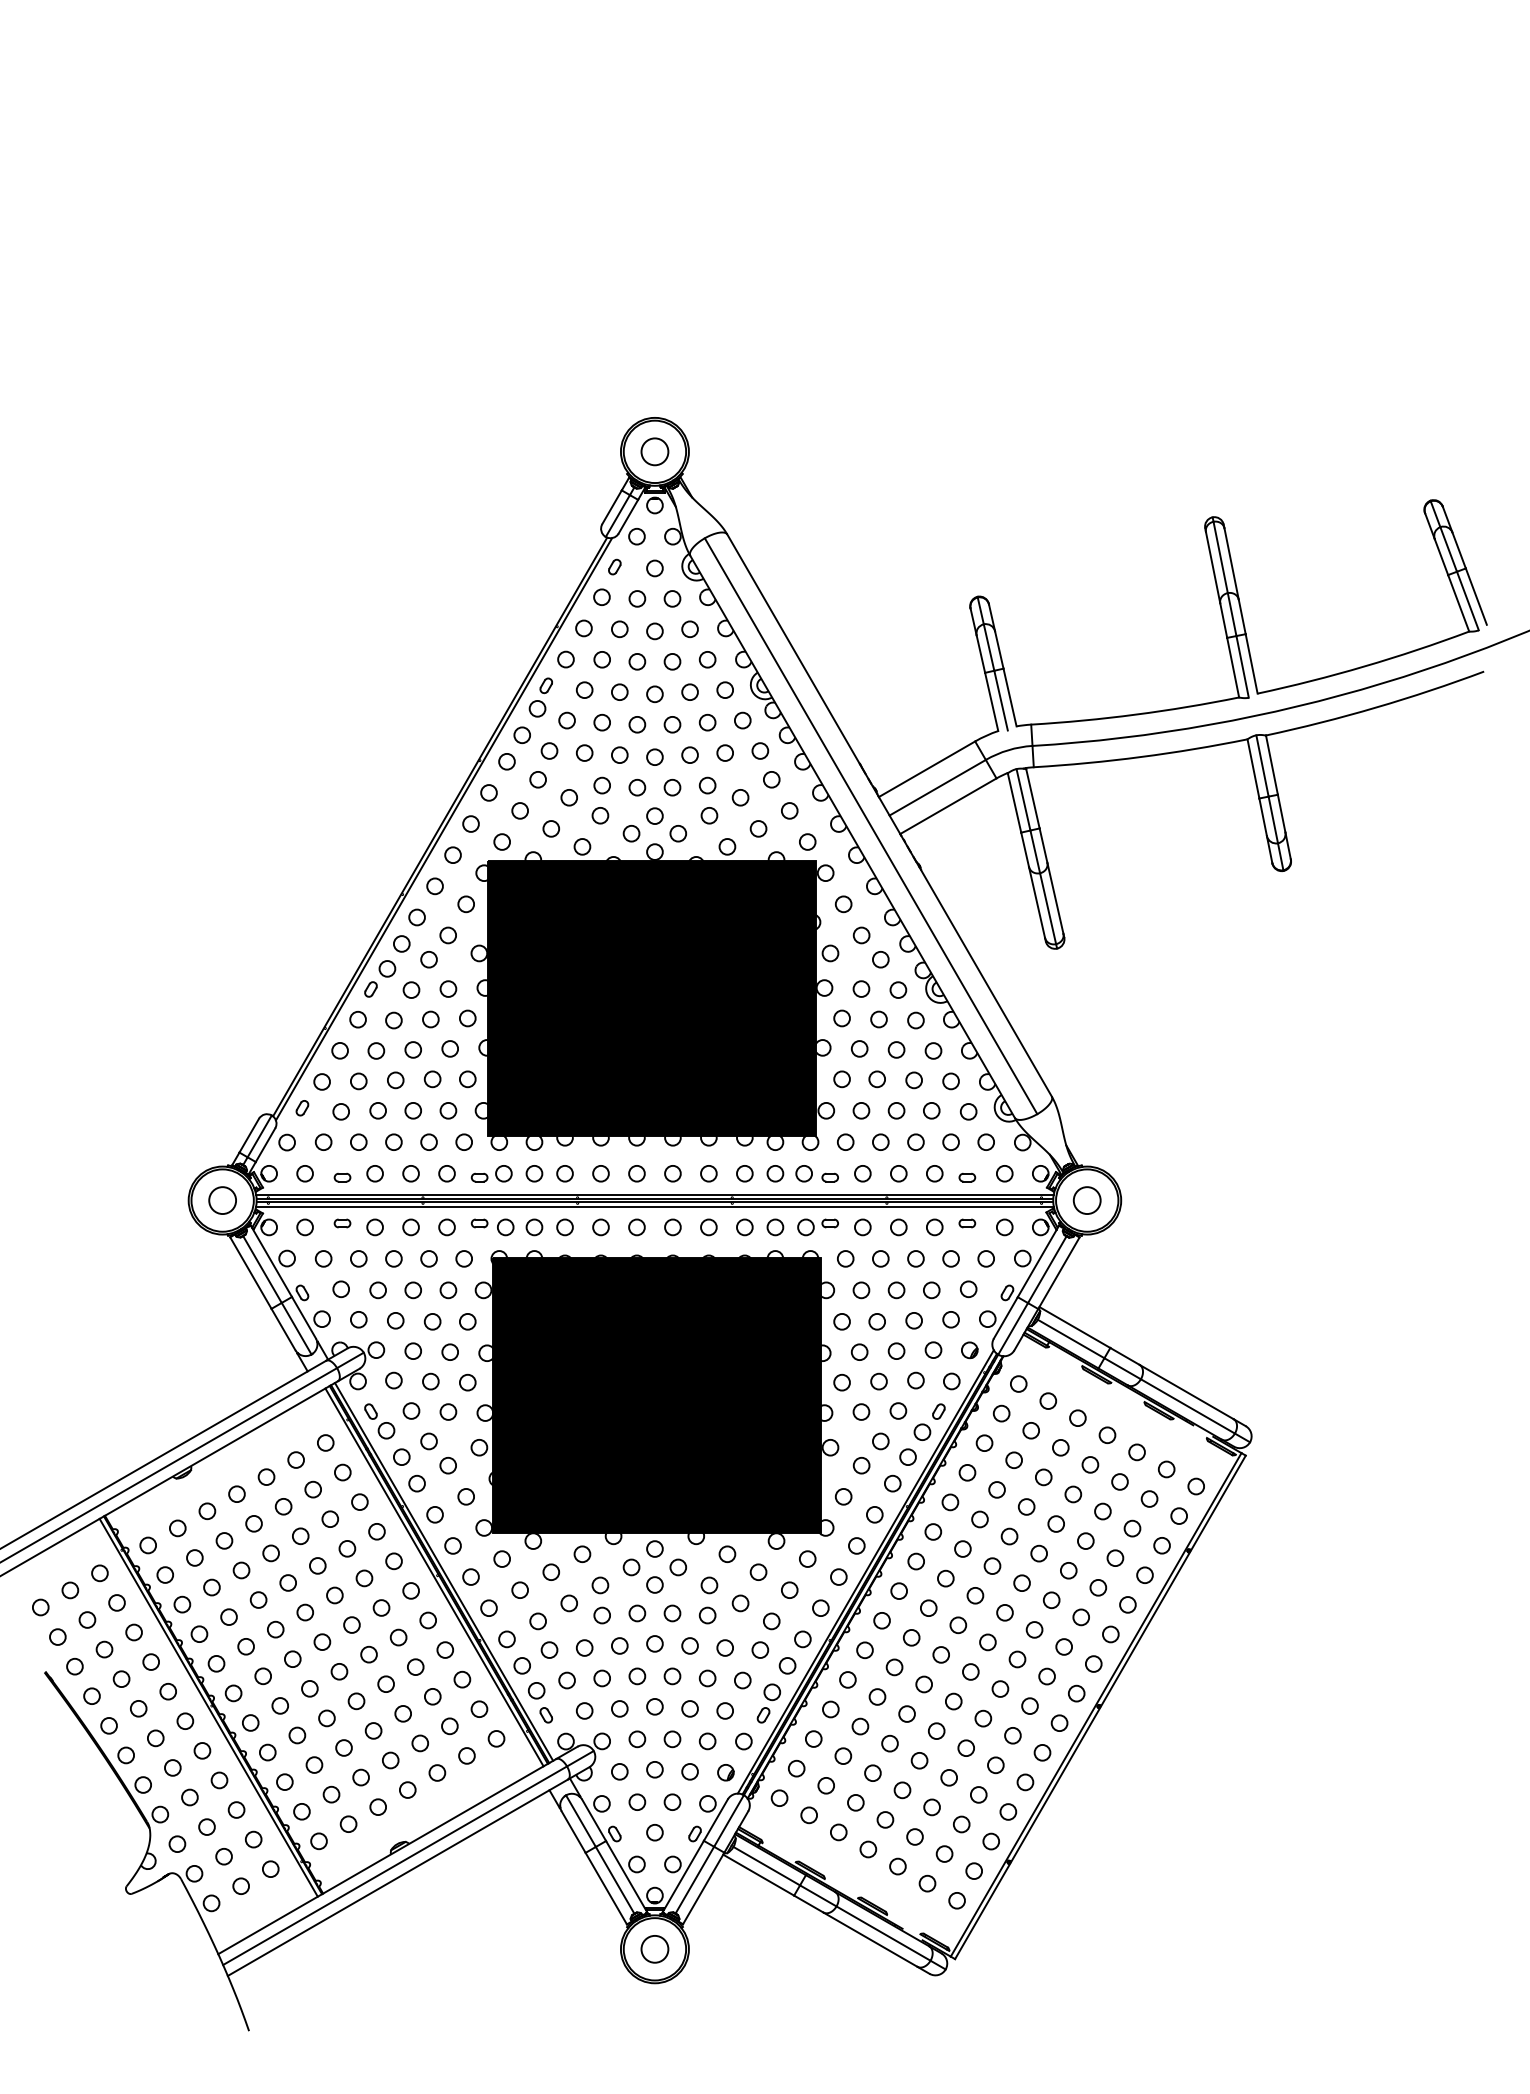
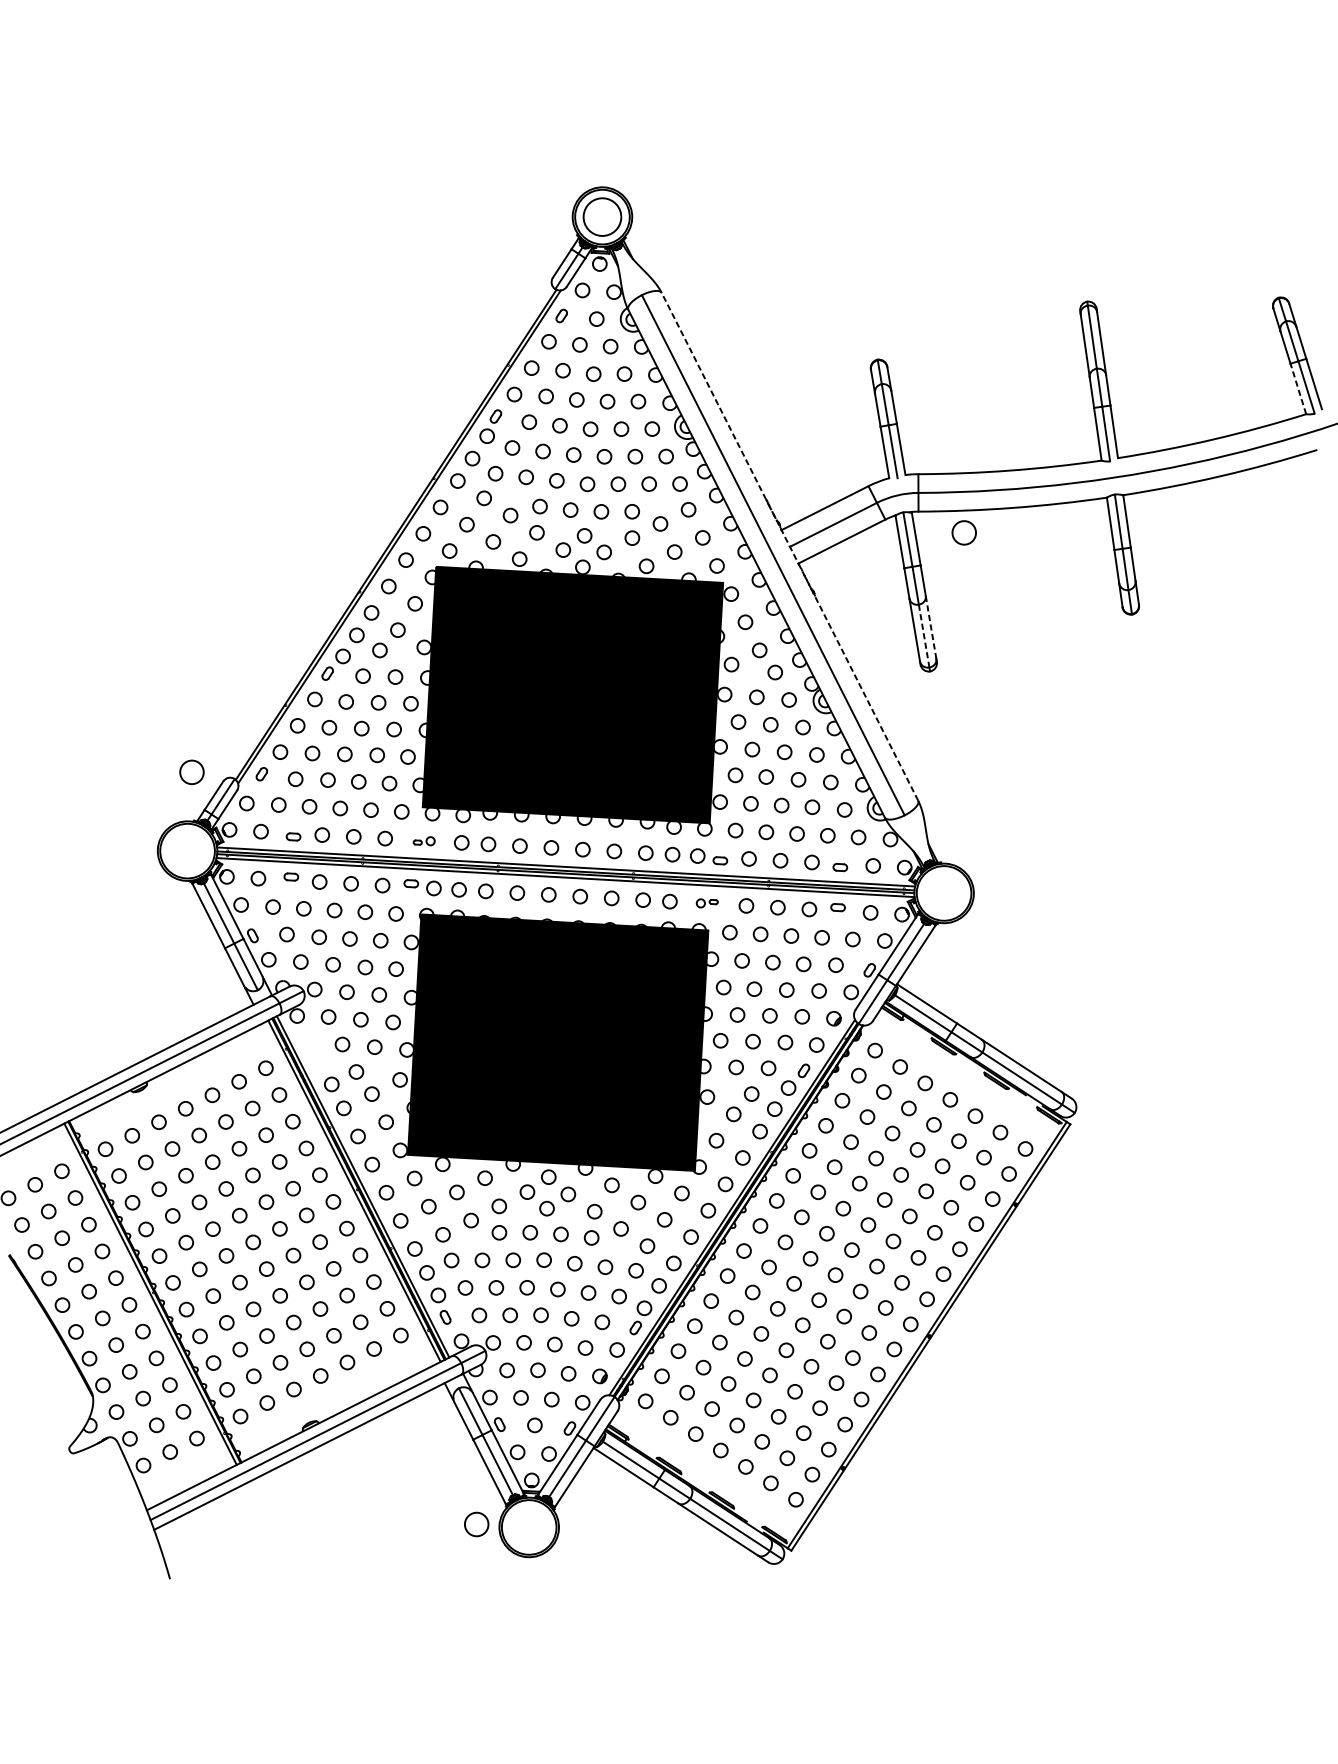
circle: (654, 451) -> (602, 216), size x1.6
line: (1458, 602) -> (1298, 388), solid -> dashed
line: (889, 815) -> (789, 546), solid -> dashed
line: (1055, 898) -> (931, 627), solid -> dashed
line: (1048, 909) -> (924, 636), solid -> dashed
part: (491, 1173) -> (424, 840), size x0.6
circle: (222, 1200) -> (191, 772), moved
circle: (1086, 1200) -> (963, 532), moved
part: (817, 1227) -> (706, 903), size x0.6
part: (379, 1421) -> (314, 1052), removed
circle: (654, 1949) -> (476, 1524), moved

